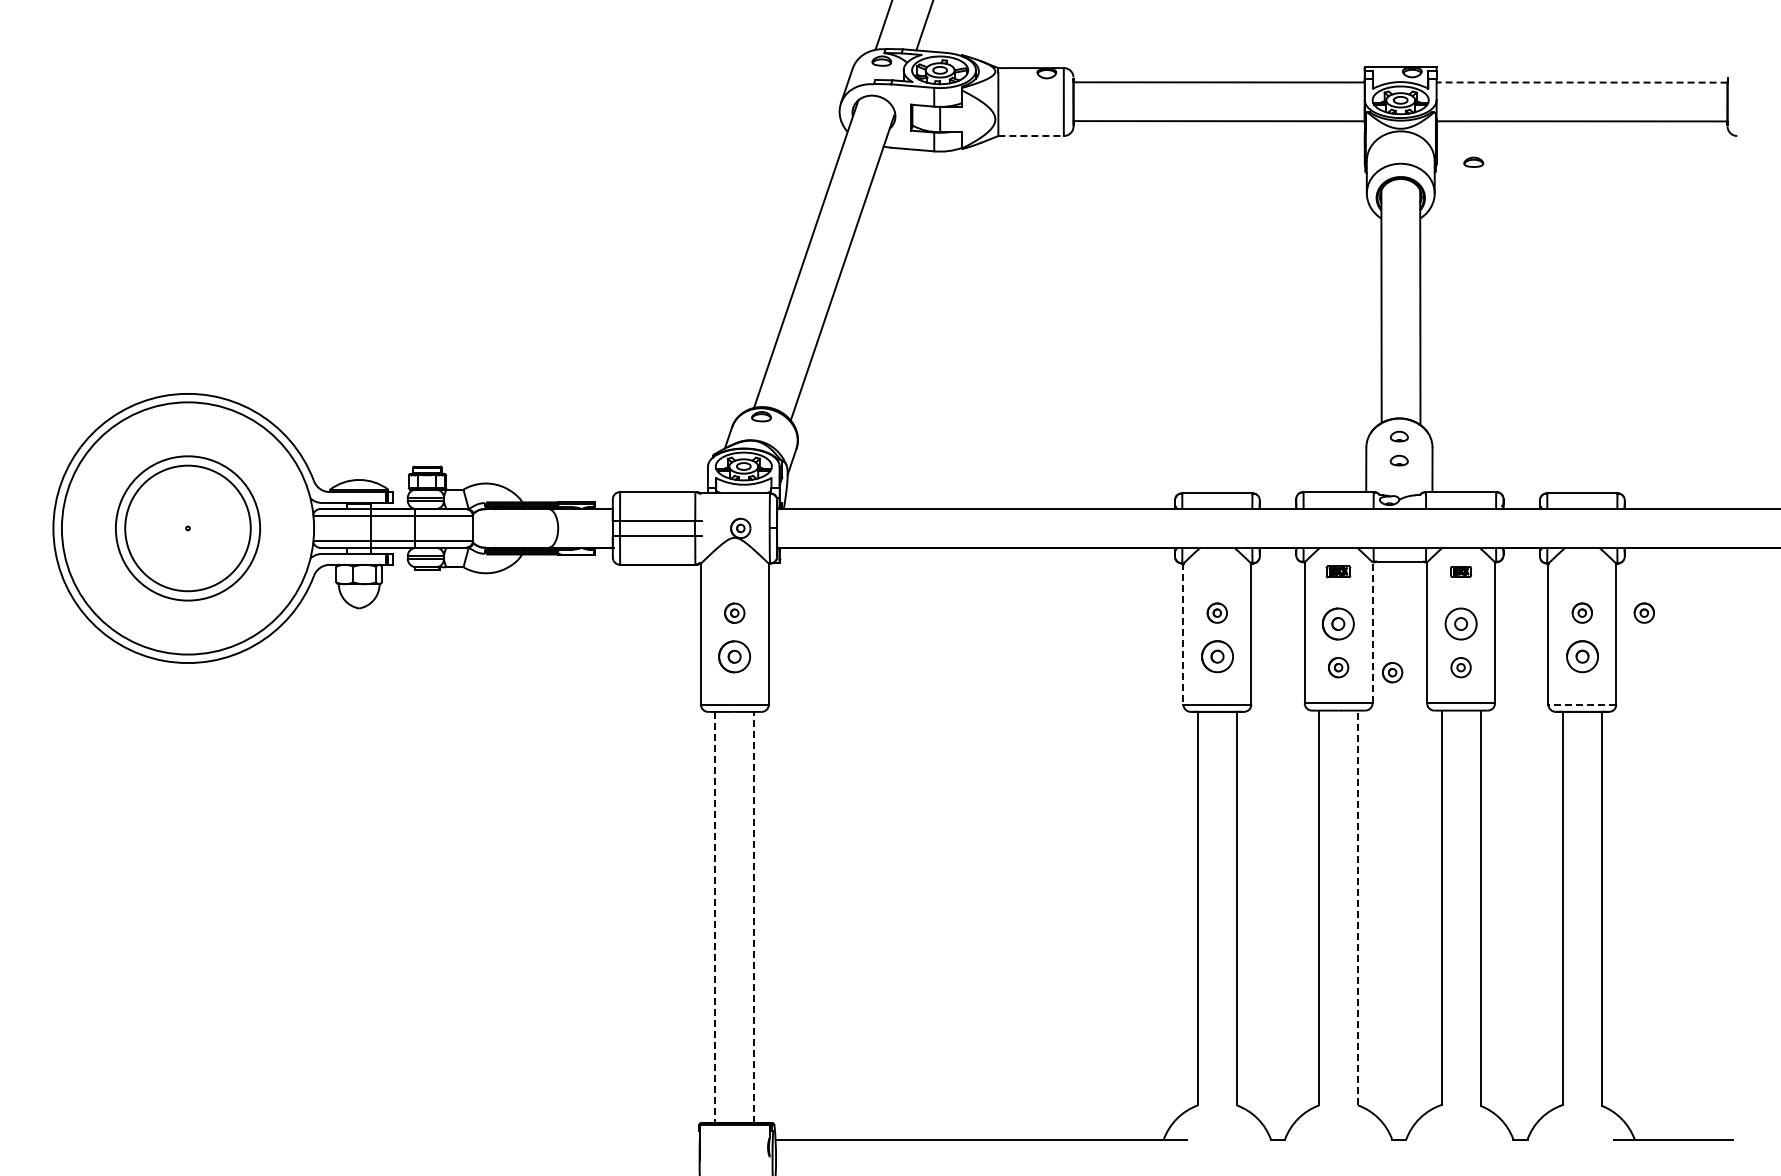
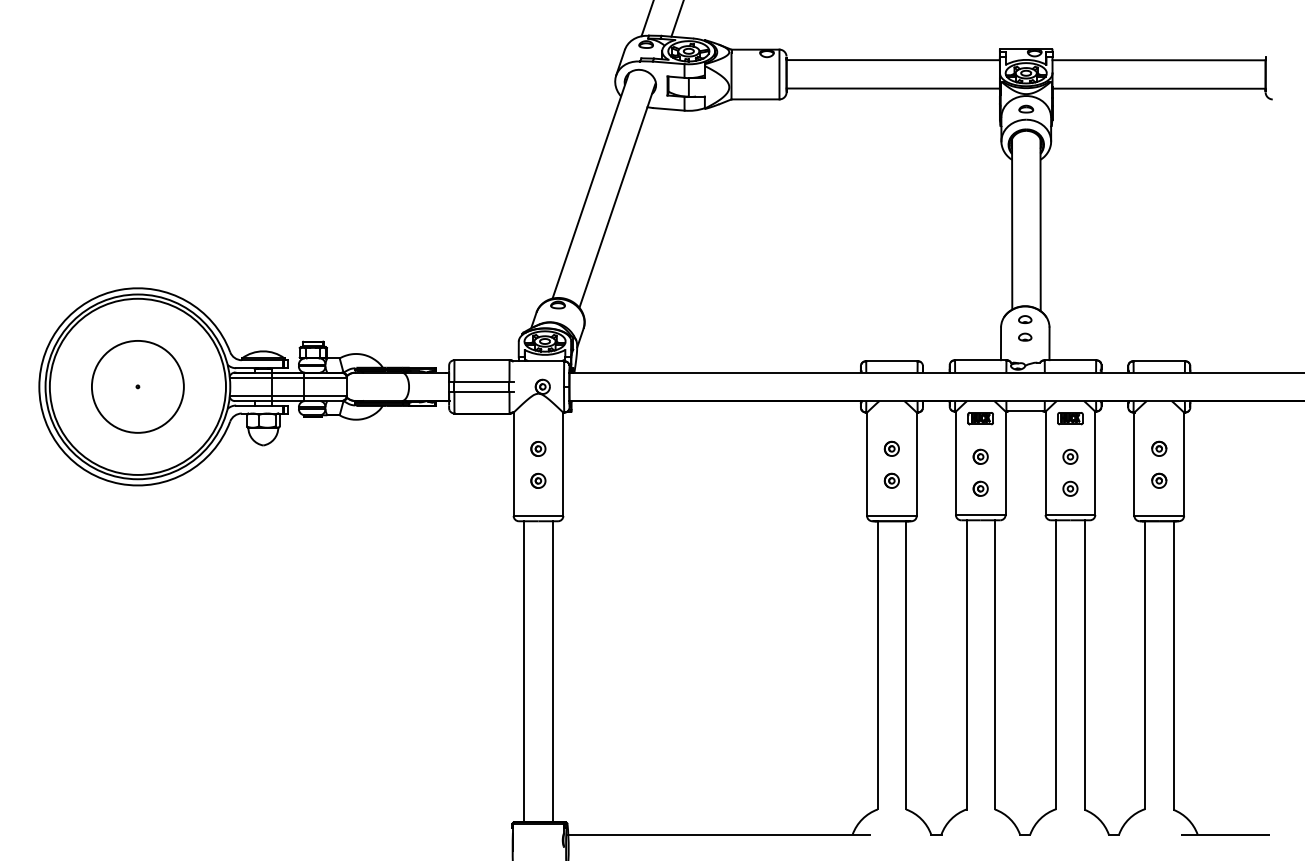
line: (1581, 82) -> (1158, 60), dashed -> solid
line: (1031, 136) -> (755, 99), dashed -> solid
part: (1473, 161) -> (1026, 108), moved
circle: (187, 528) -> (137, 386), size x1.67
part: (1338, 571) -> (980, 418), size x1.43
part: (1460, 571) -> (1070, 418), size x1.67
part: (1643, 612) -> (1204, 448), removed
part: (1338, 623) -> (980, 456), size x0.62
part: (1460, 623) -> (1070, 456), size x0.62
line: (1372, 632) -> (1005, 463), dashed -> solid
line: (1183, 633) -> (867, 463), dashed -> solid
part: (734, 656) -> (538, 480), size x0.62
part: (1216, 656) -> (891, 480), size x0.62
part: (1581, 656) -> (1158, 480), size x0.62
part: (1392, 672) -> (1020, 492), removed
line: (1582, 704) -> (1159, 515), dashed -> solid
line: (1358, 907) -> (995, 664), dashed -> solid
line: (715, 917) -> (524, 671), dashed -> solid
line: (754, 917) -> (552, 671), dashed -> solid

